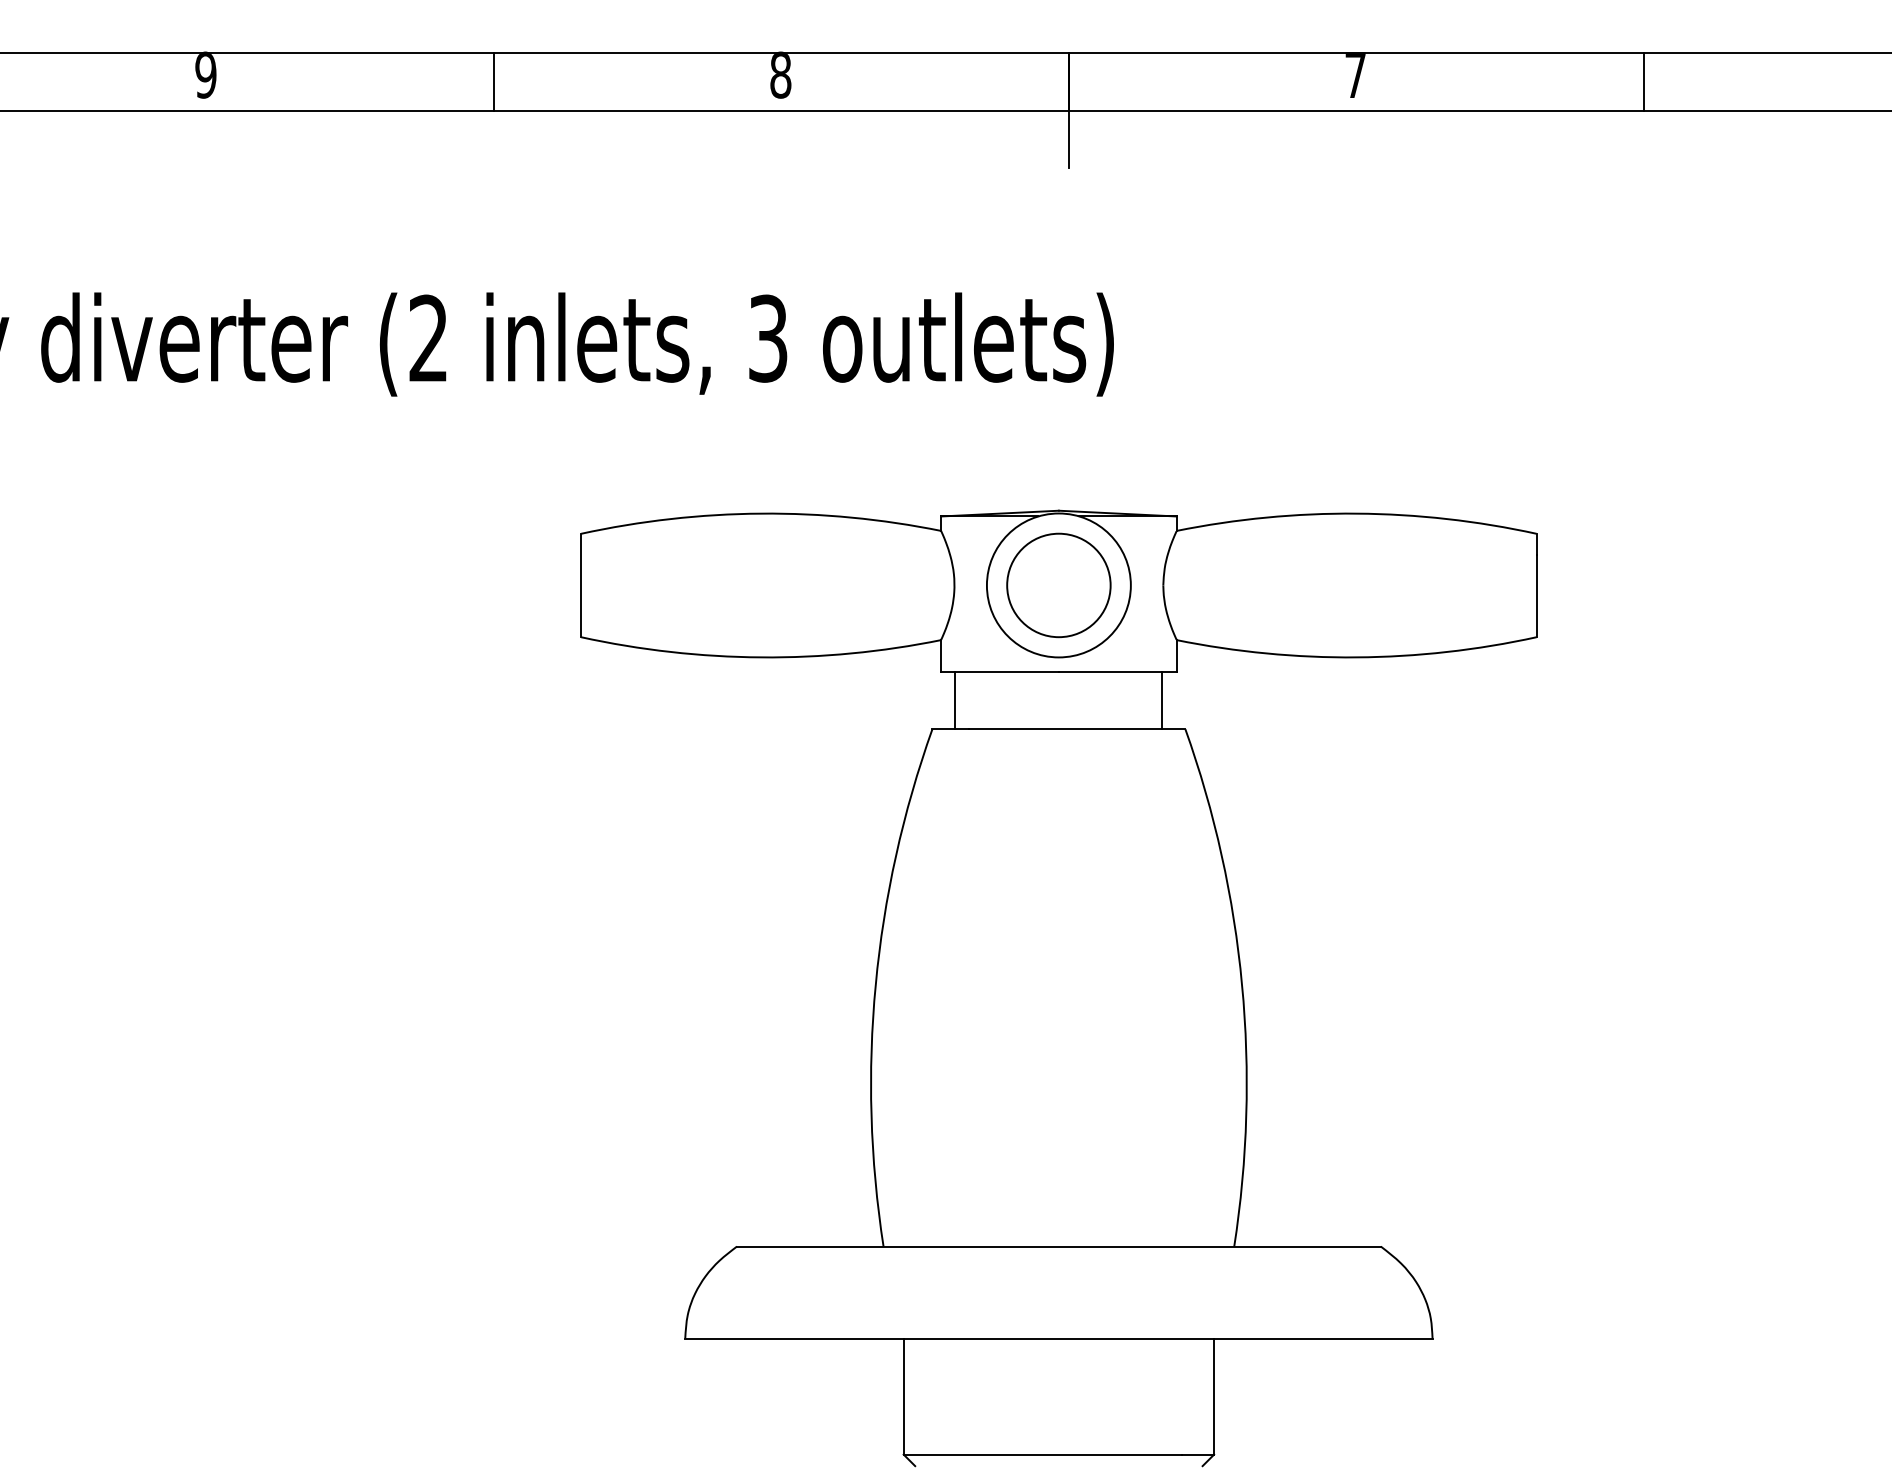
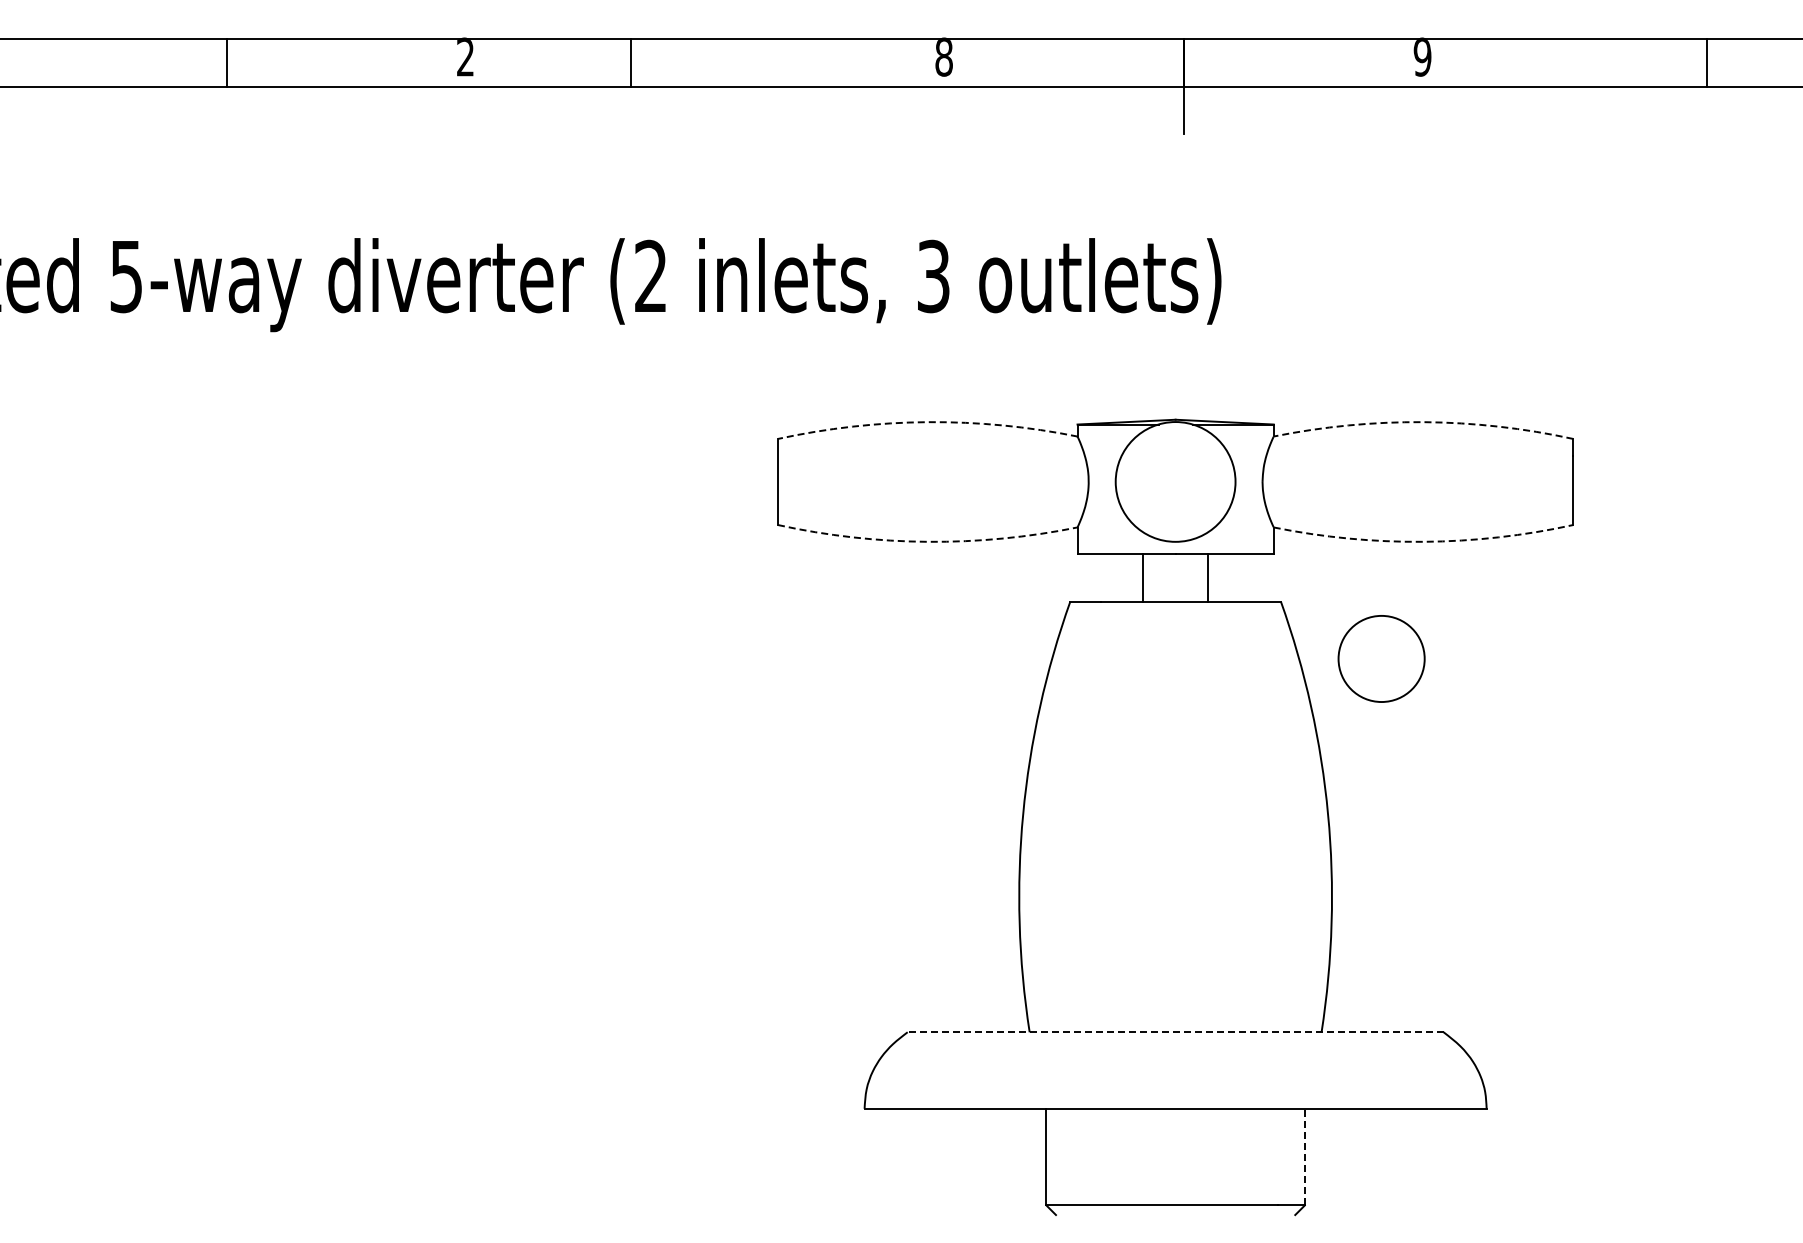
text: (205, 74) -> (465, 56), 9 -> 2
text: (1355, 74) -> (1422, 56), 7 -> 9
line: (494, 81) -> (631, 62), moved
line: (1643, 81) -> (1707, 62), moved
arc: (760, 514) -> (927, 422), solid -> dashed
arc: (1356, 514) -> (1423, 422), solid -> dashed
circle: (1058, 584) -> (1381, 658), moved
arc: (760, 657) -> (927, 541), solid -> dashed
arc: (1356, 657) -> (1423, 541), solid -> dashed
line: (955, 700) -> (1142, 577), moved
line: (1162, 700) -> (1207, 577), moved
line: (1058, 1246) -> (1175, 1032), solid -> dashed
line: (1213, 1395) -> (1304, 1156), solid -> dashed

